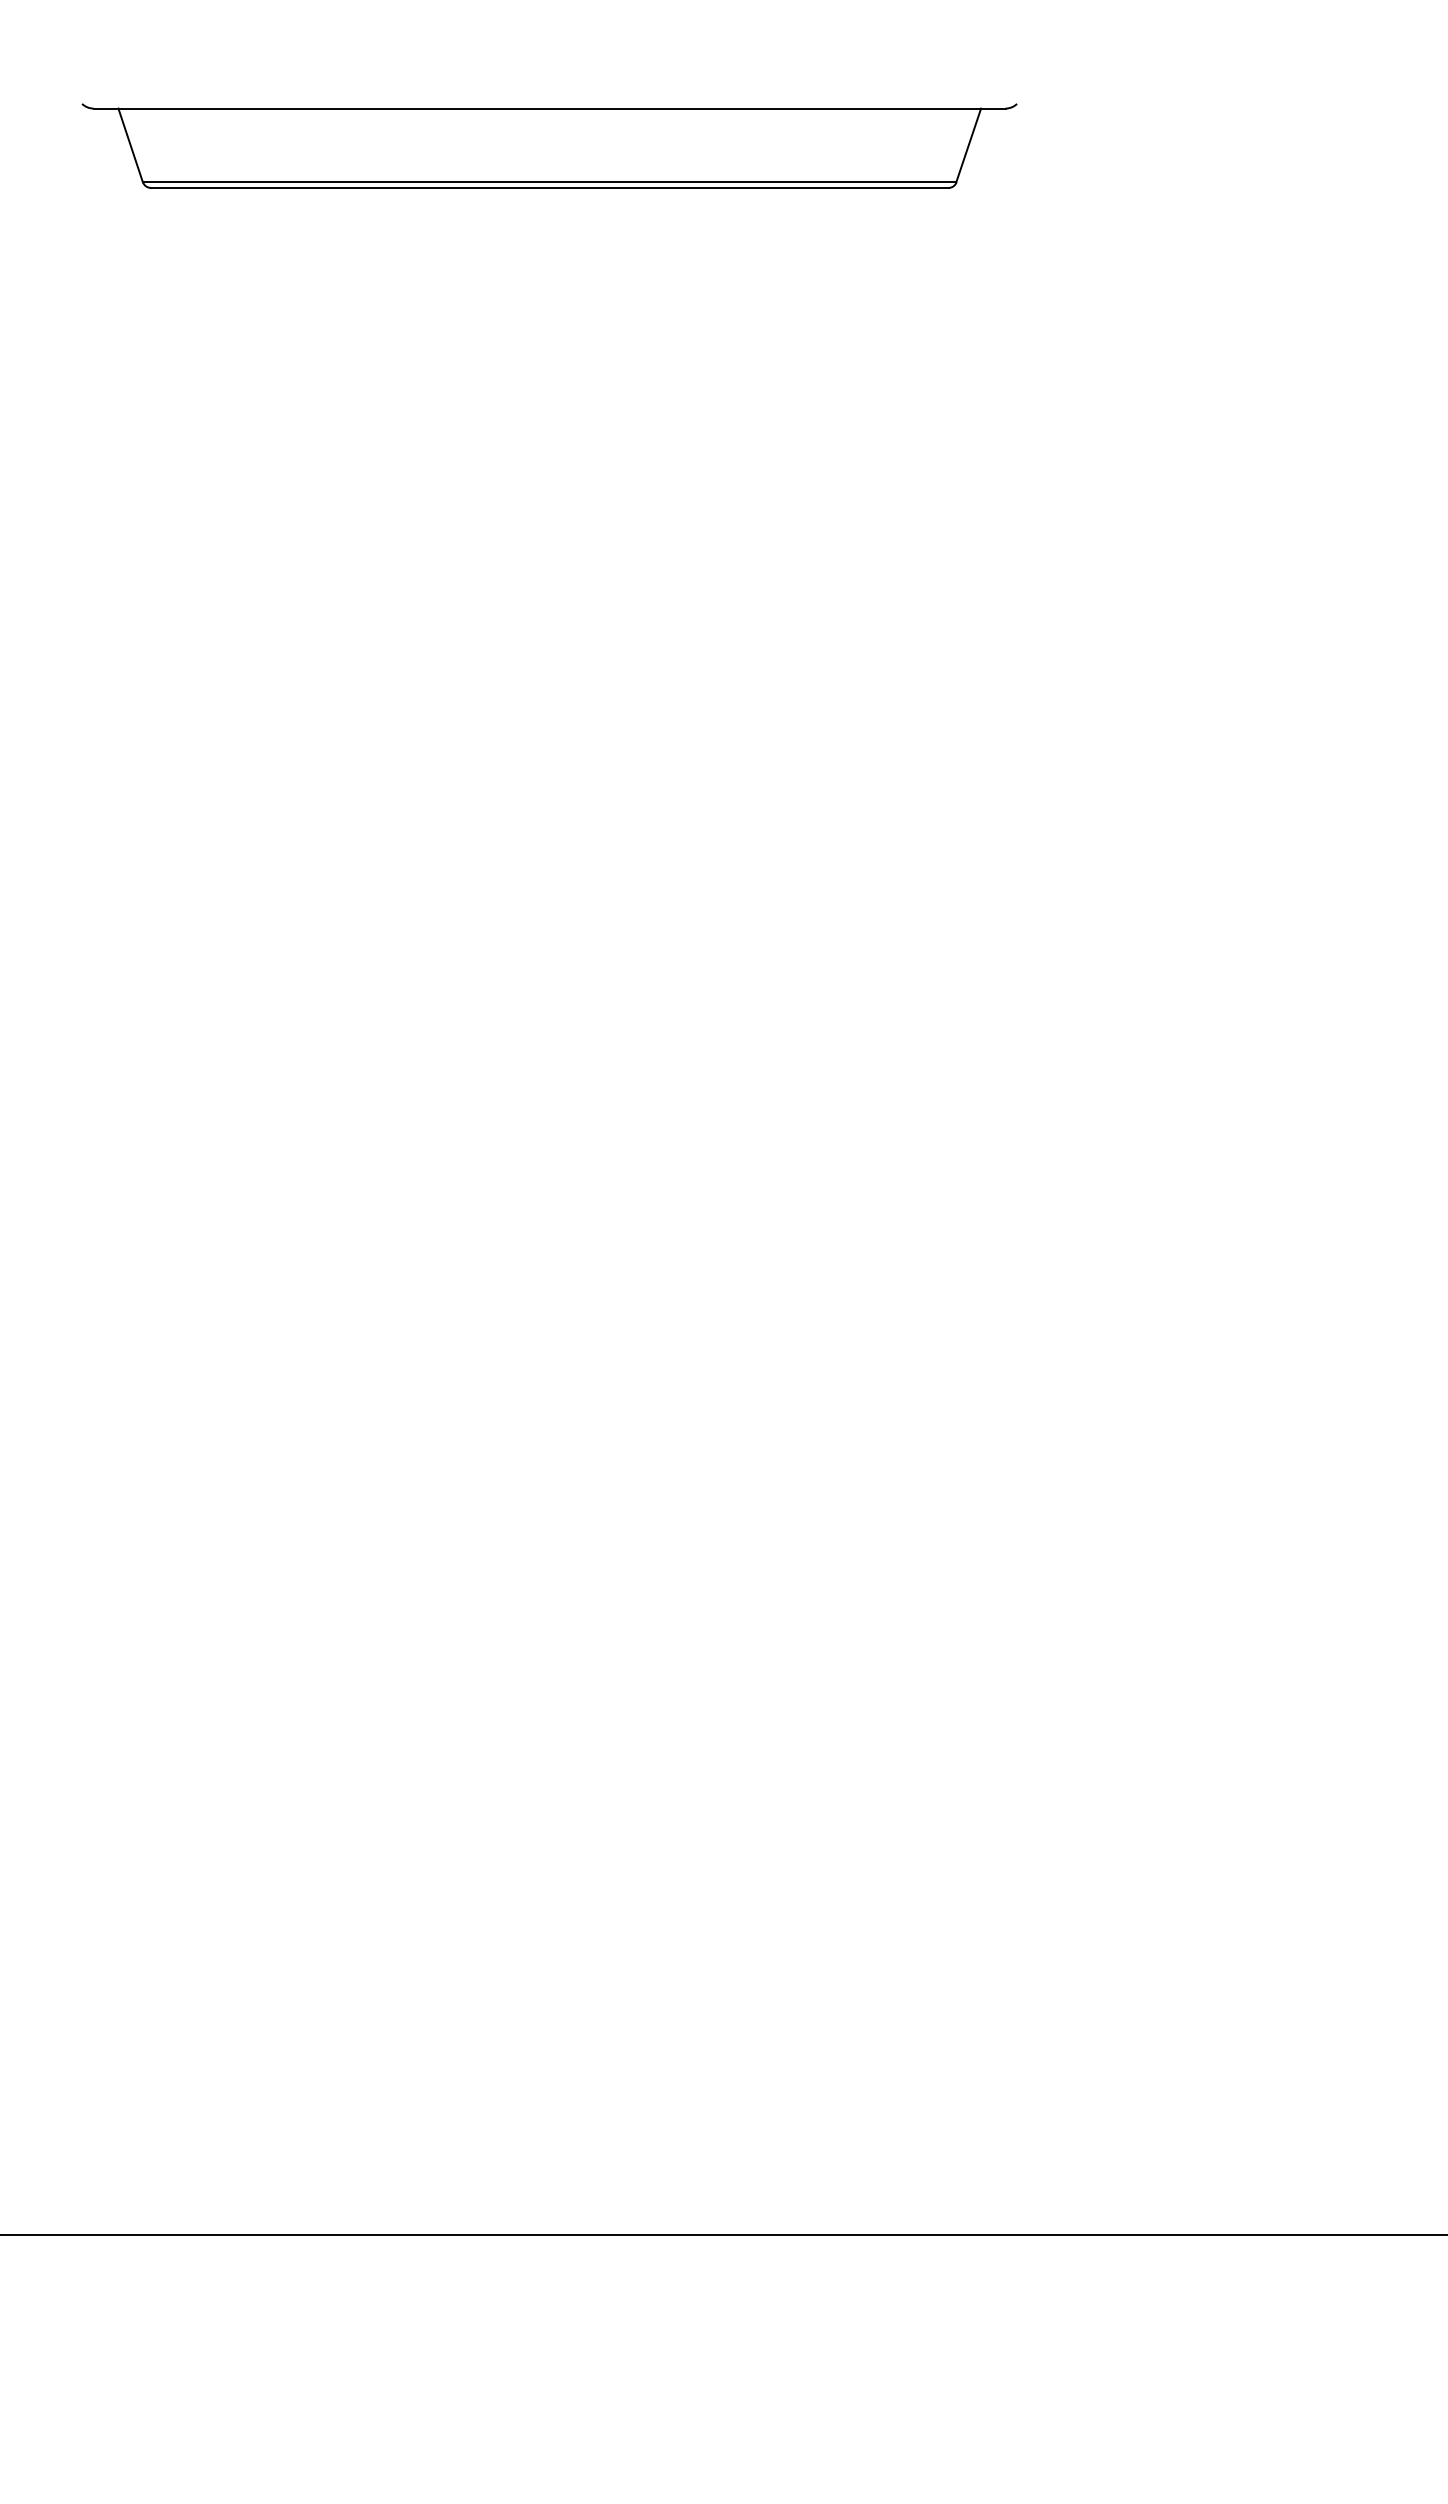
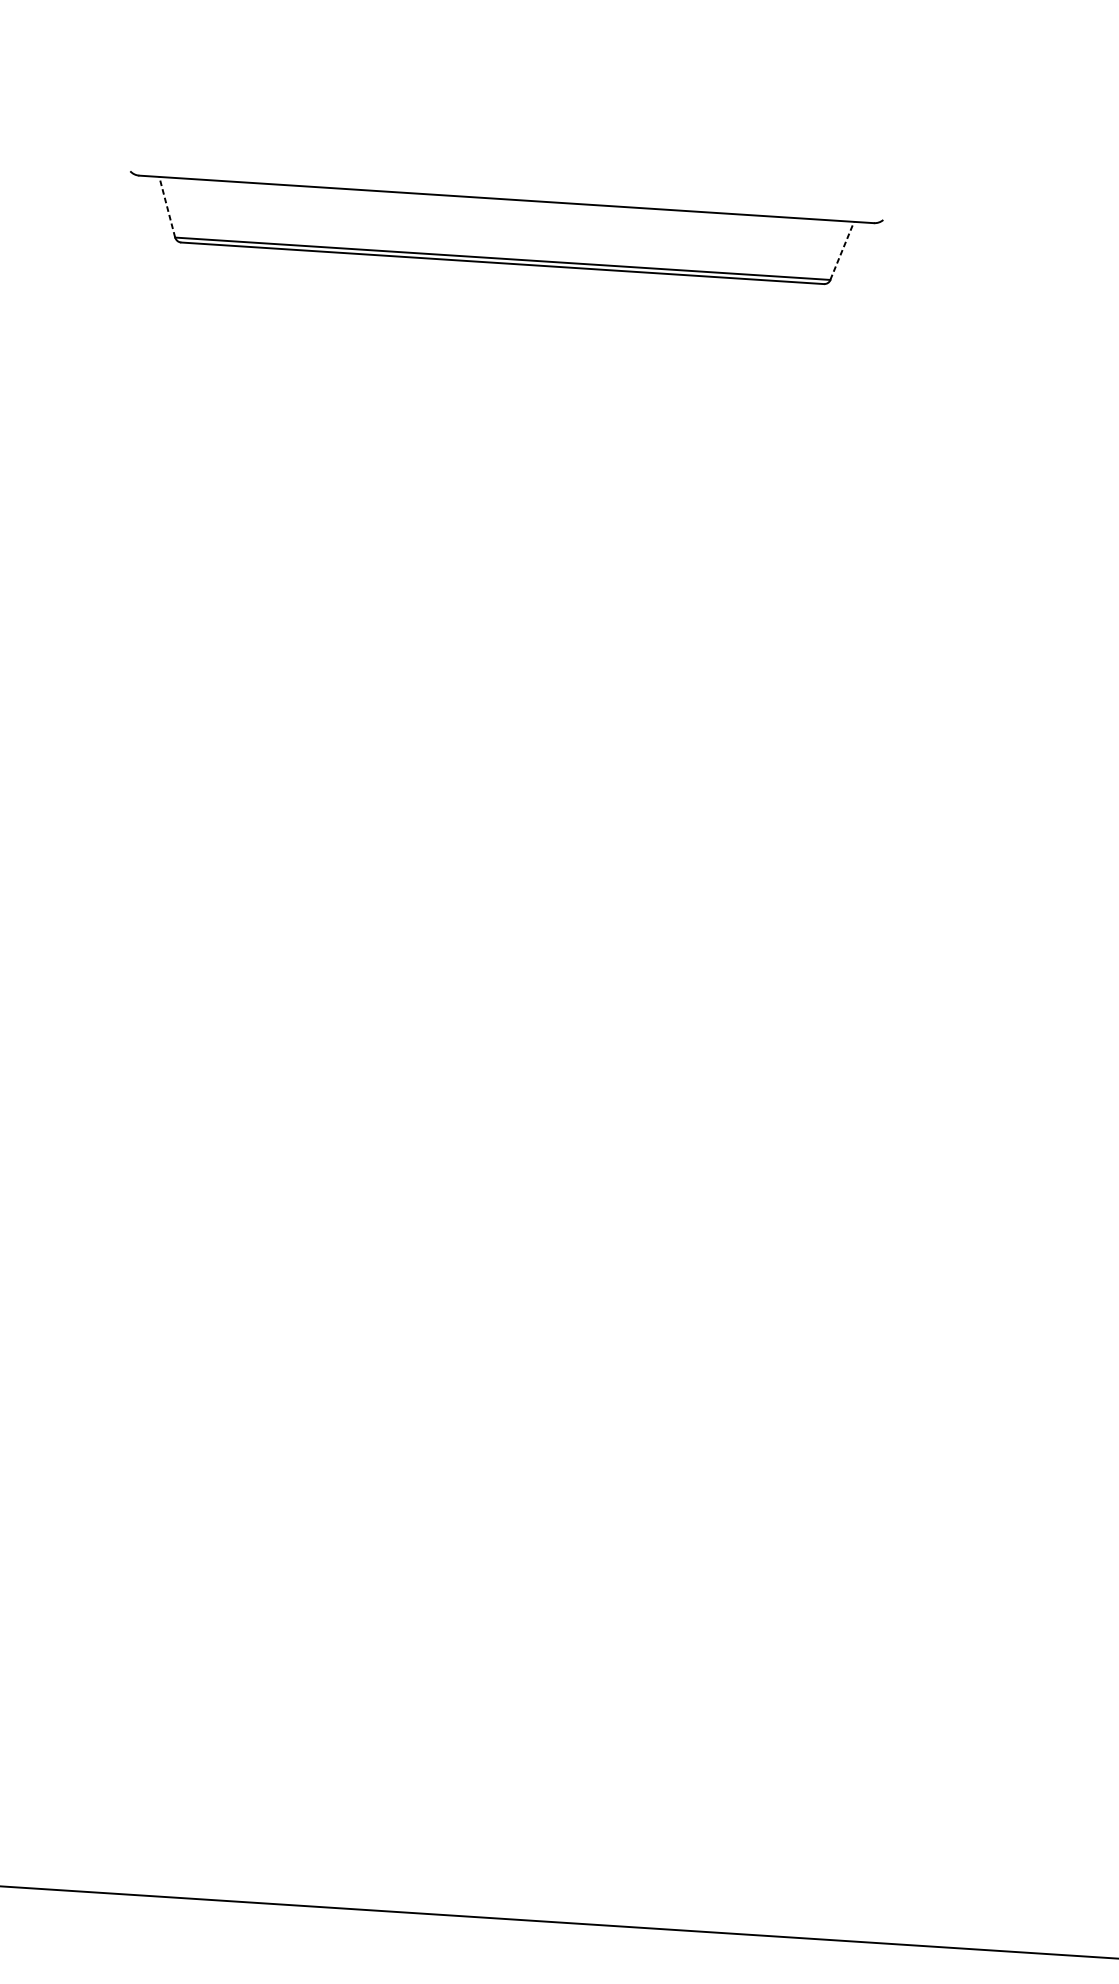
line: (130, 145) -> (167, 207), solid -> dashed
line: (968, 145) -> (842, 250), solid -> dashed

